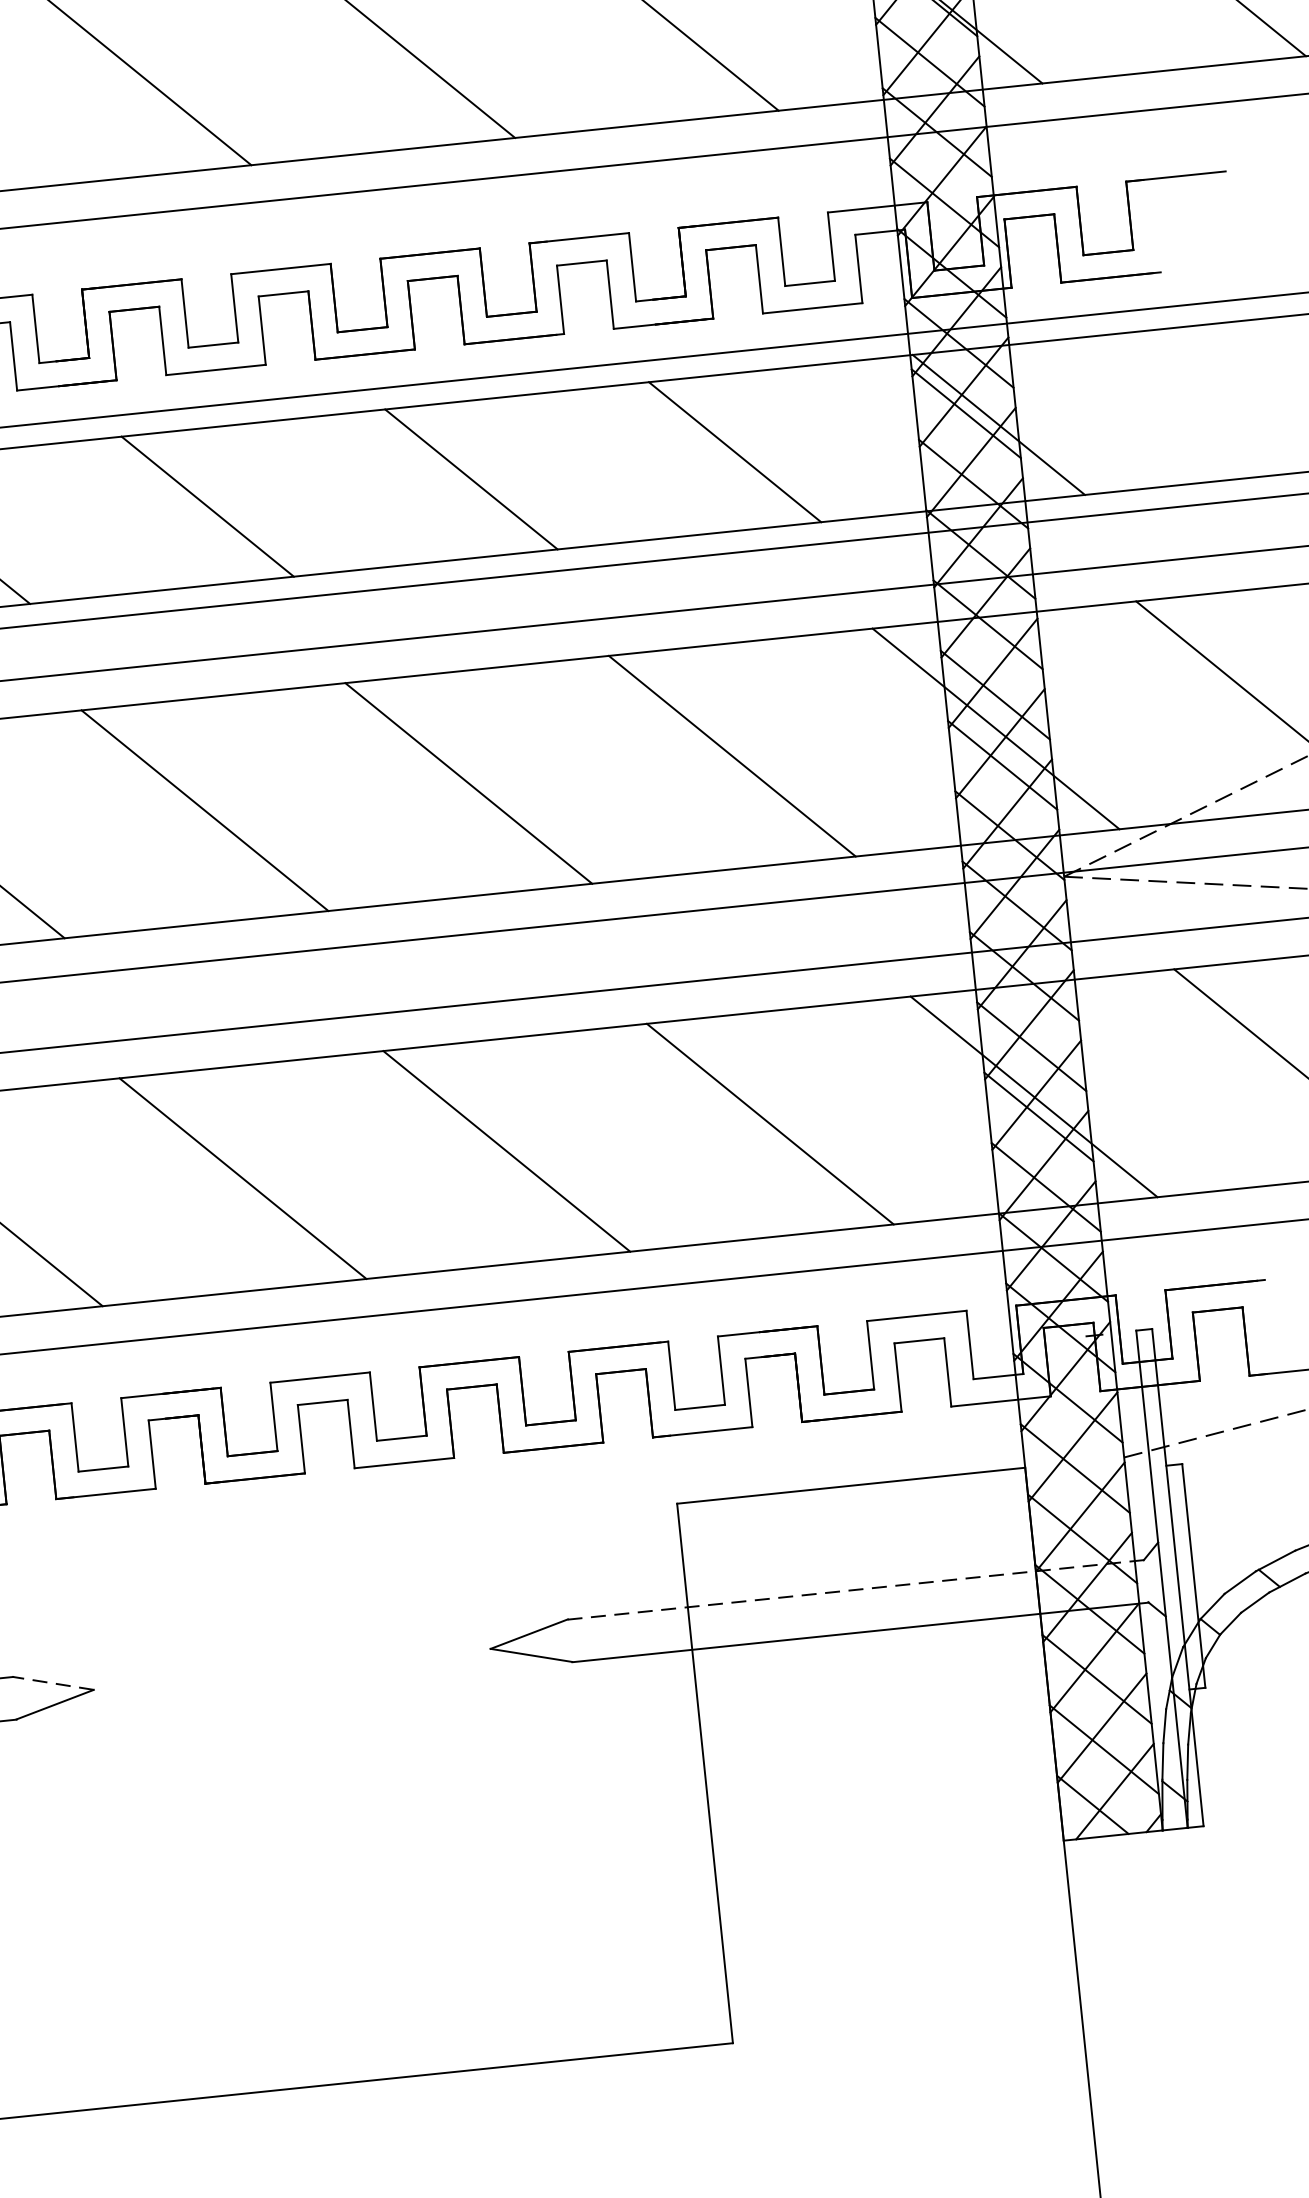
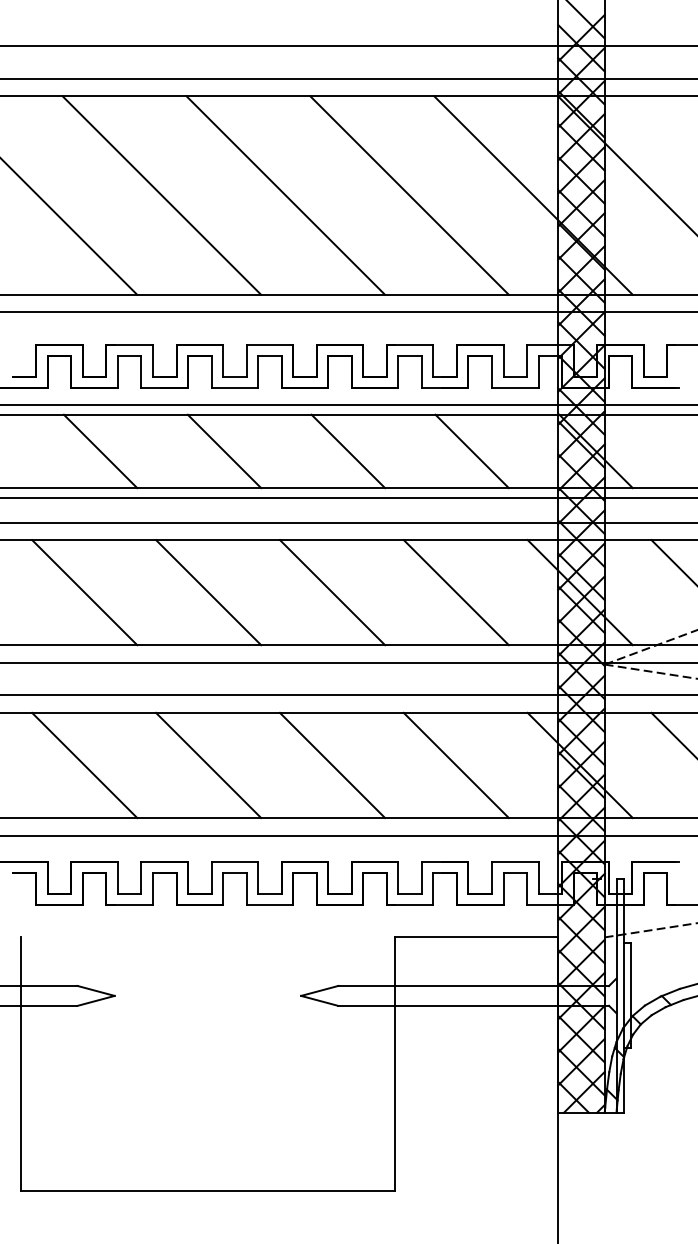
line: (855, 1590) -> (473, 986), dashed -> solid
line: (51, 1682) -> (95, 990), dashed -> solid

